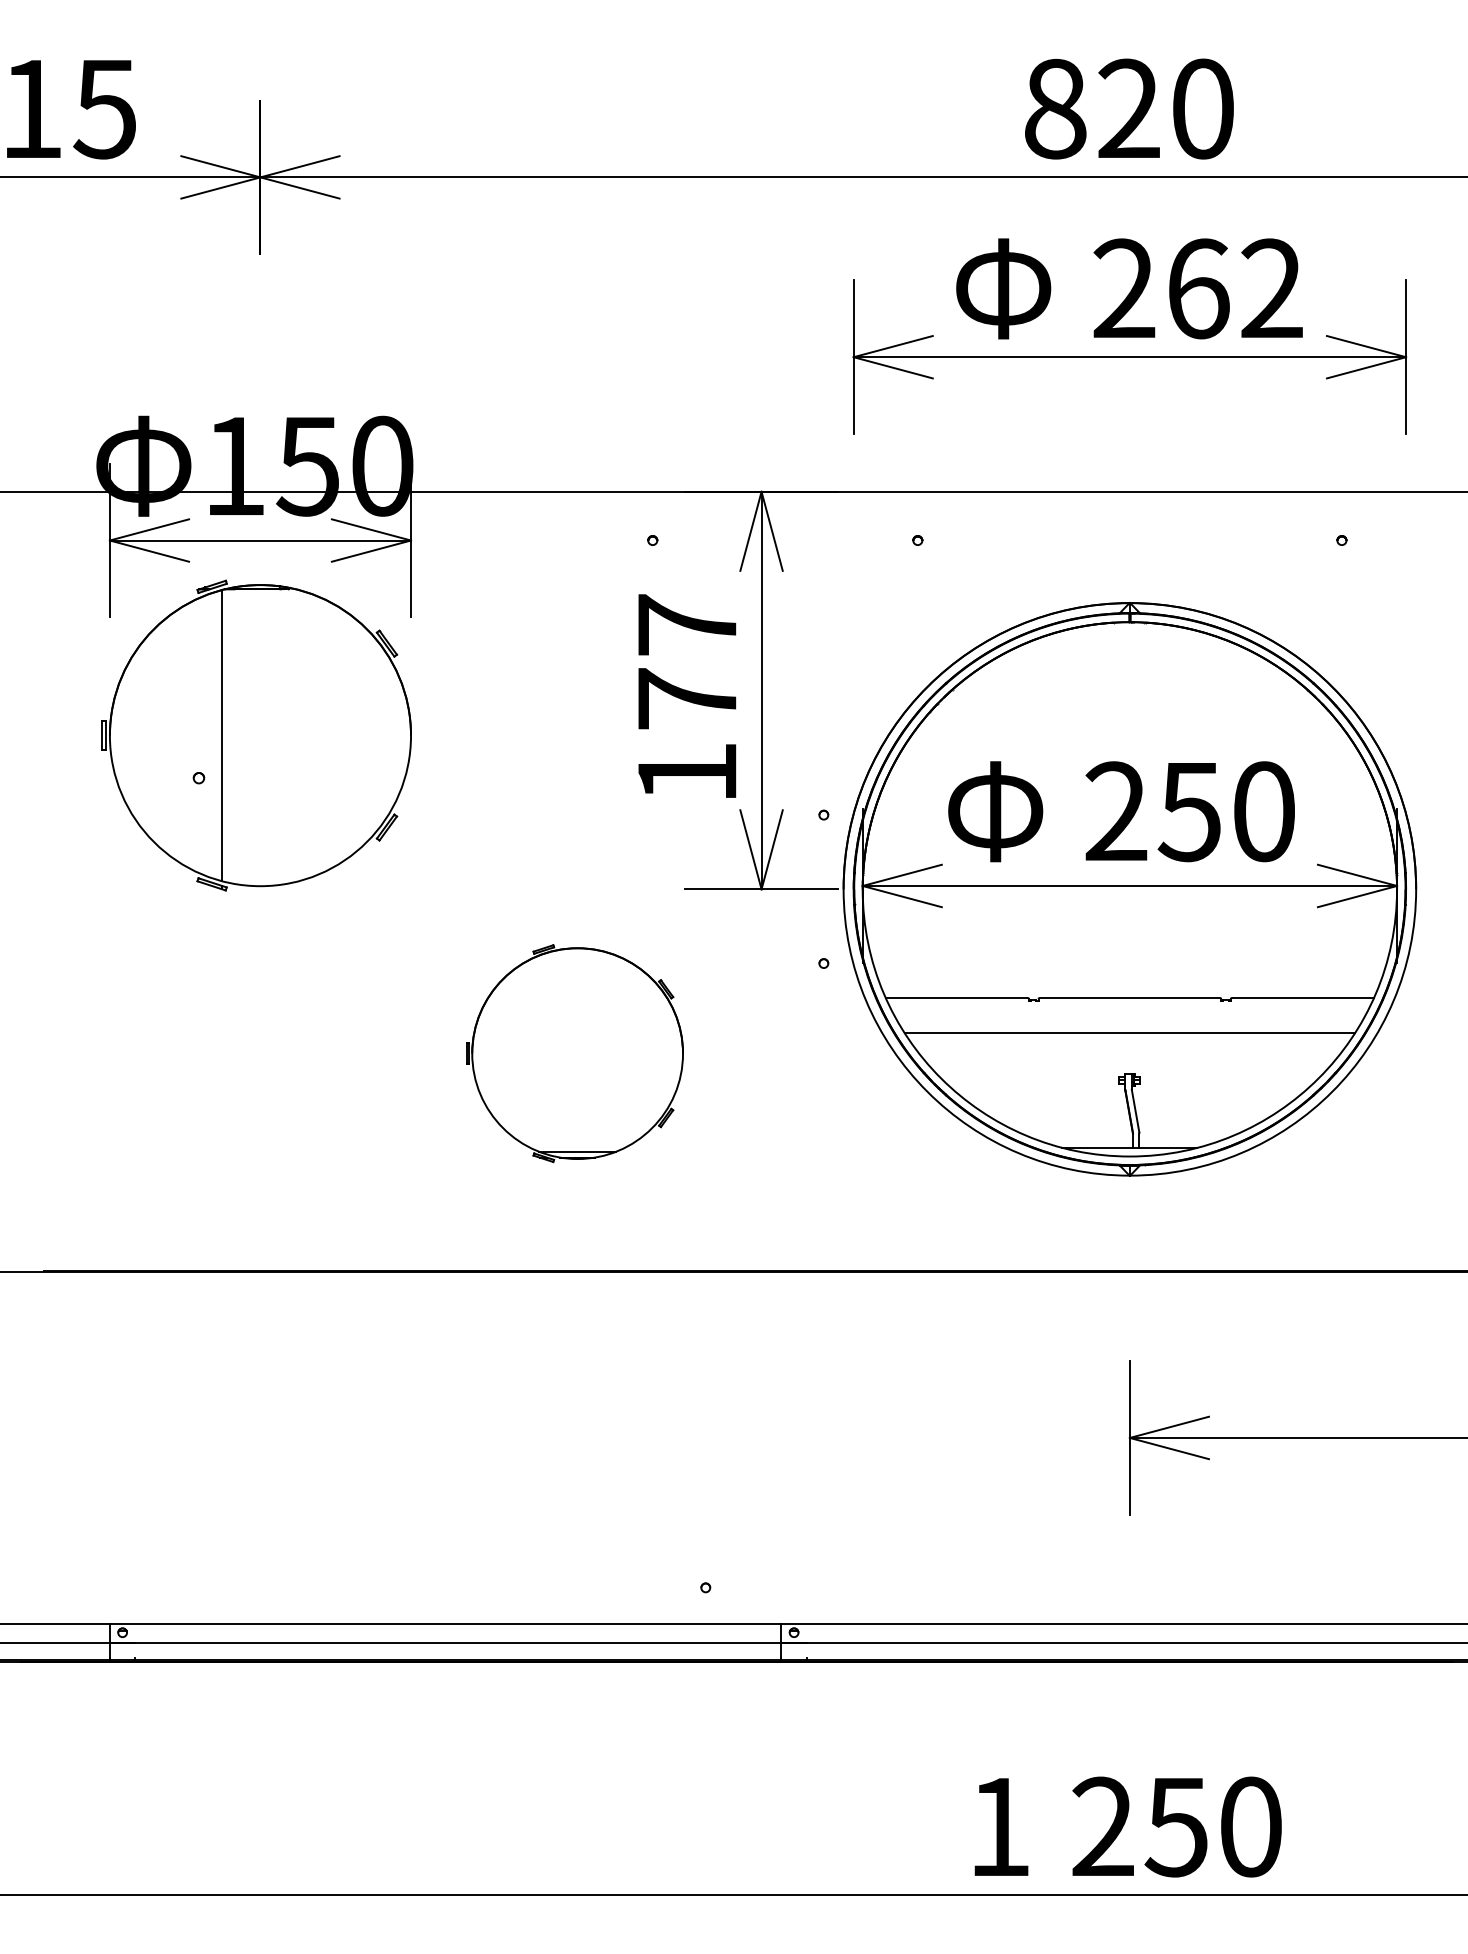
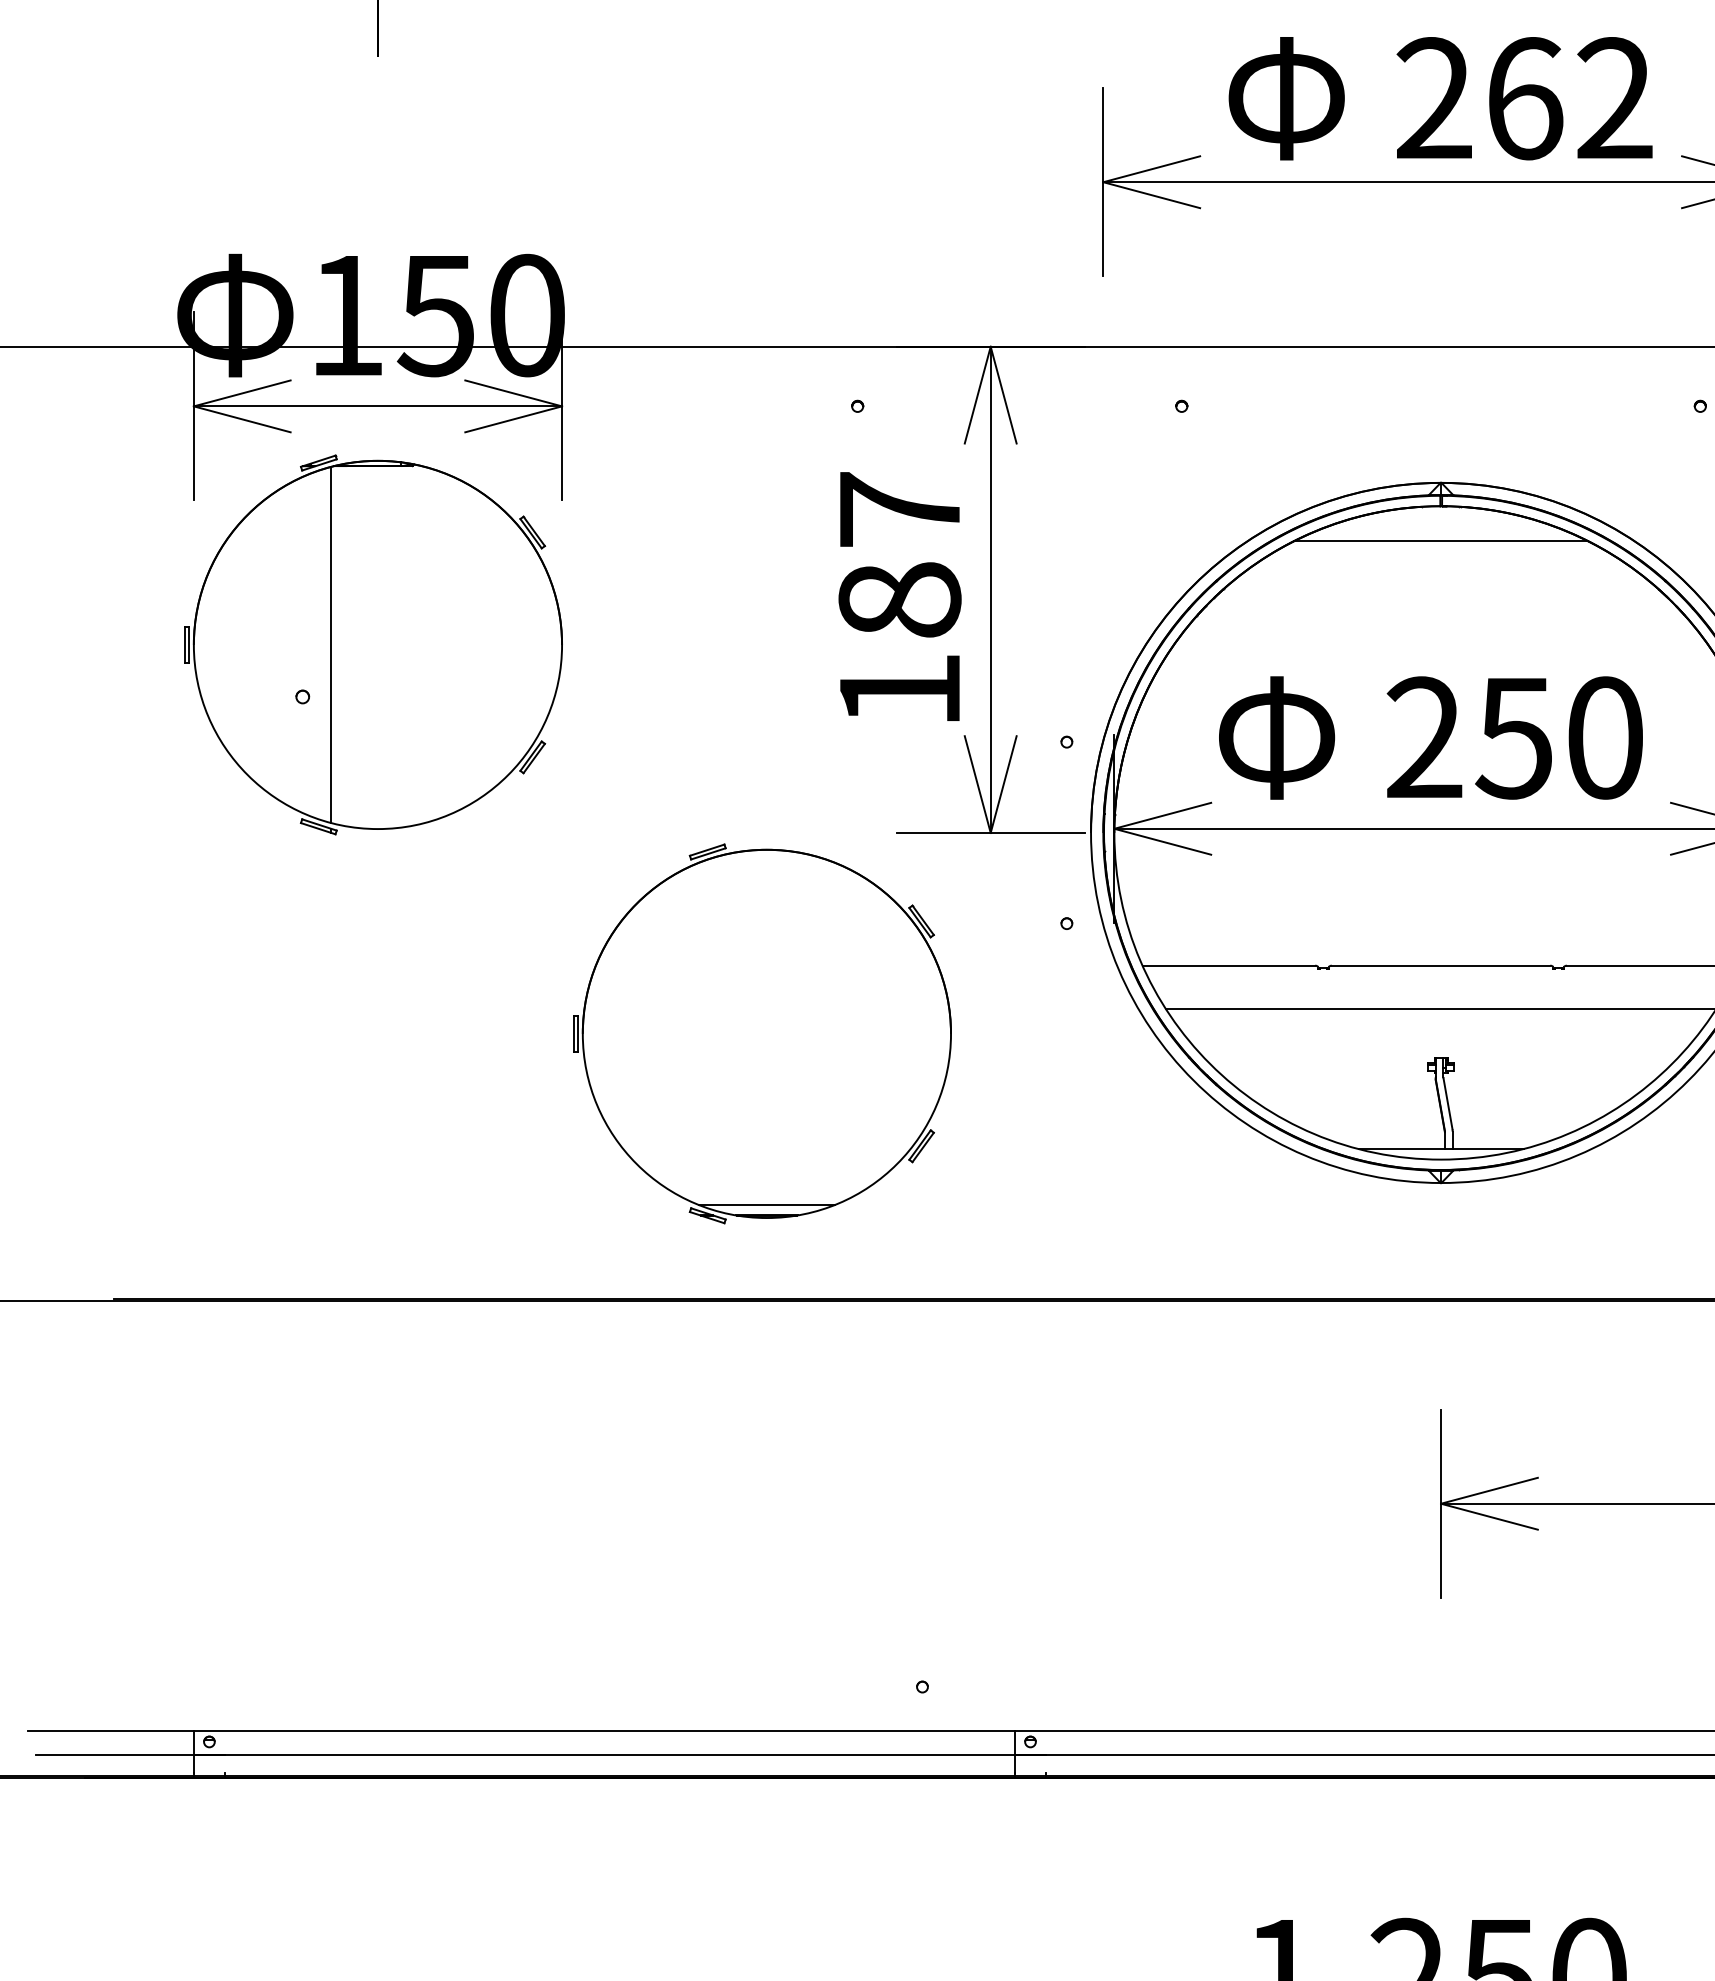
line: (1129, 650) -> (1440, 540), added
text: (687, 698) -> (900, 599), 177 -> 187
part: (575, 1053) -> (763, 1033), size x1.43

